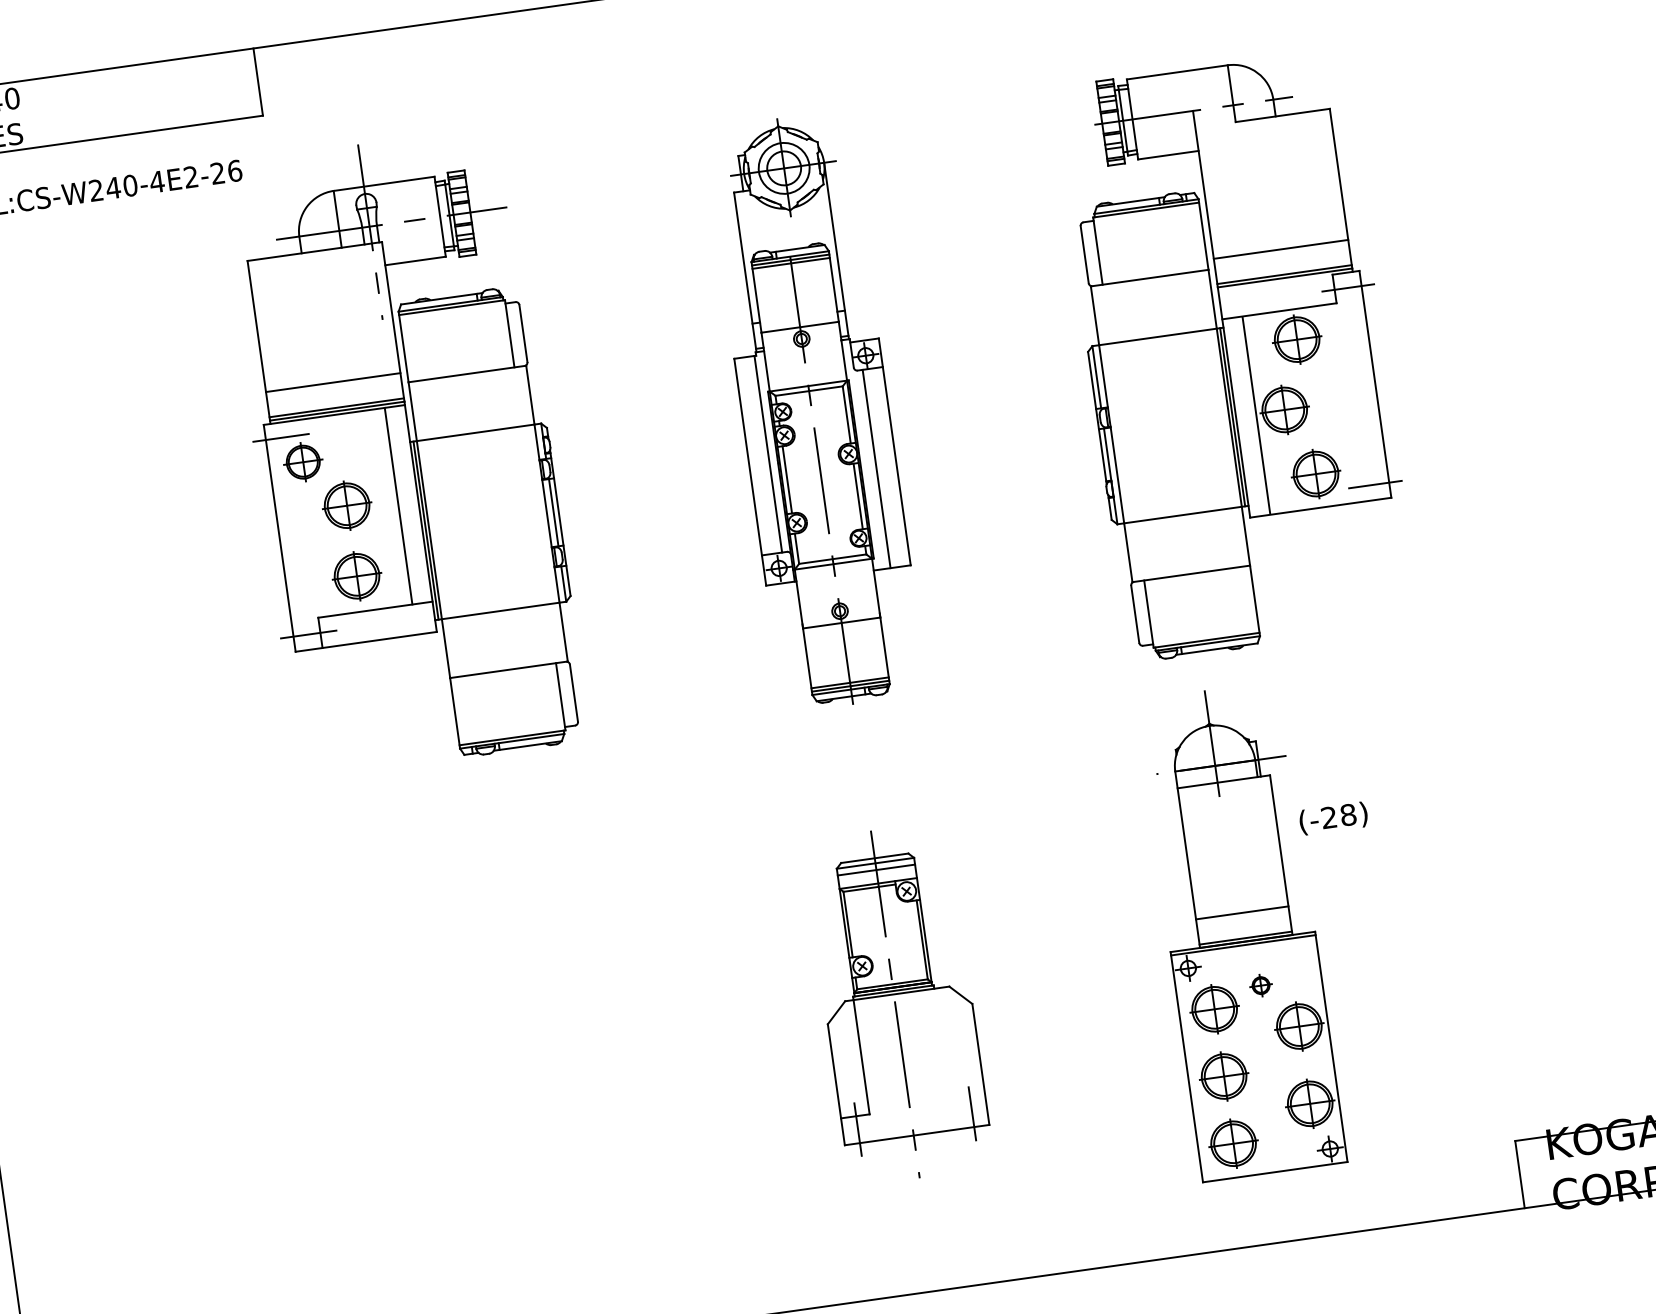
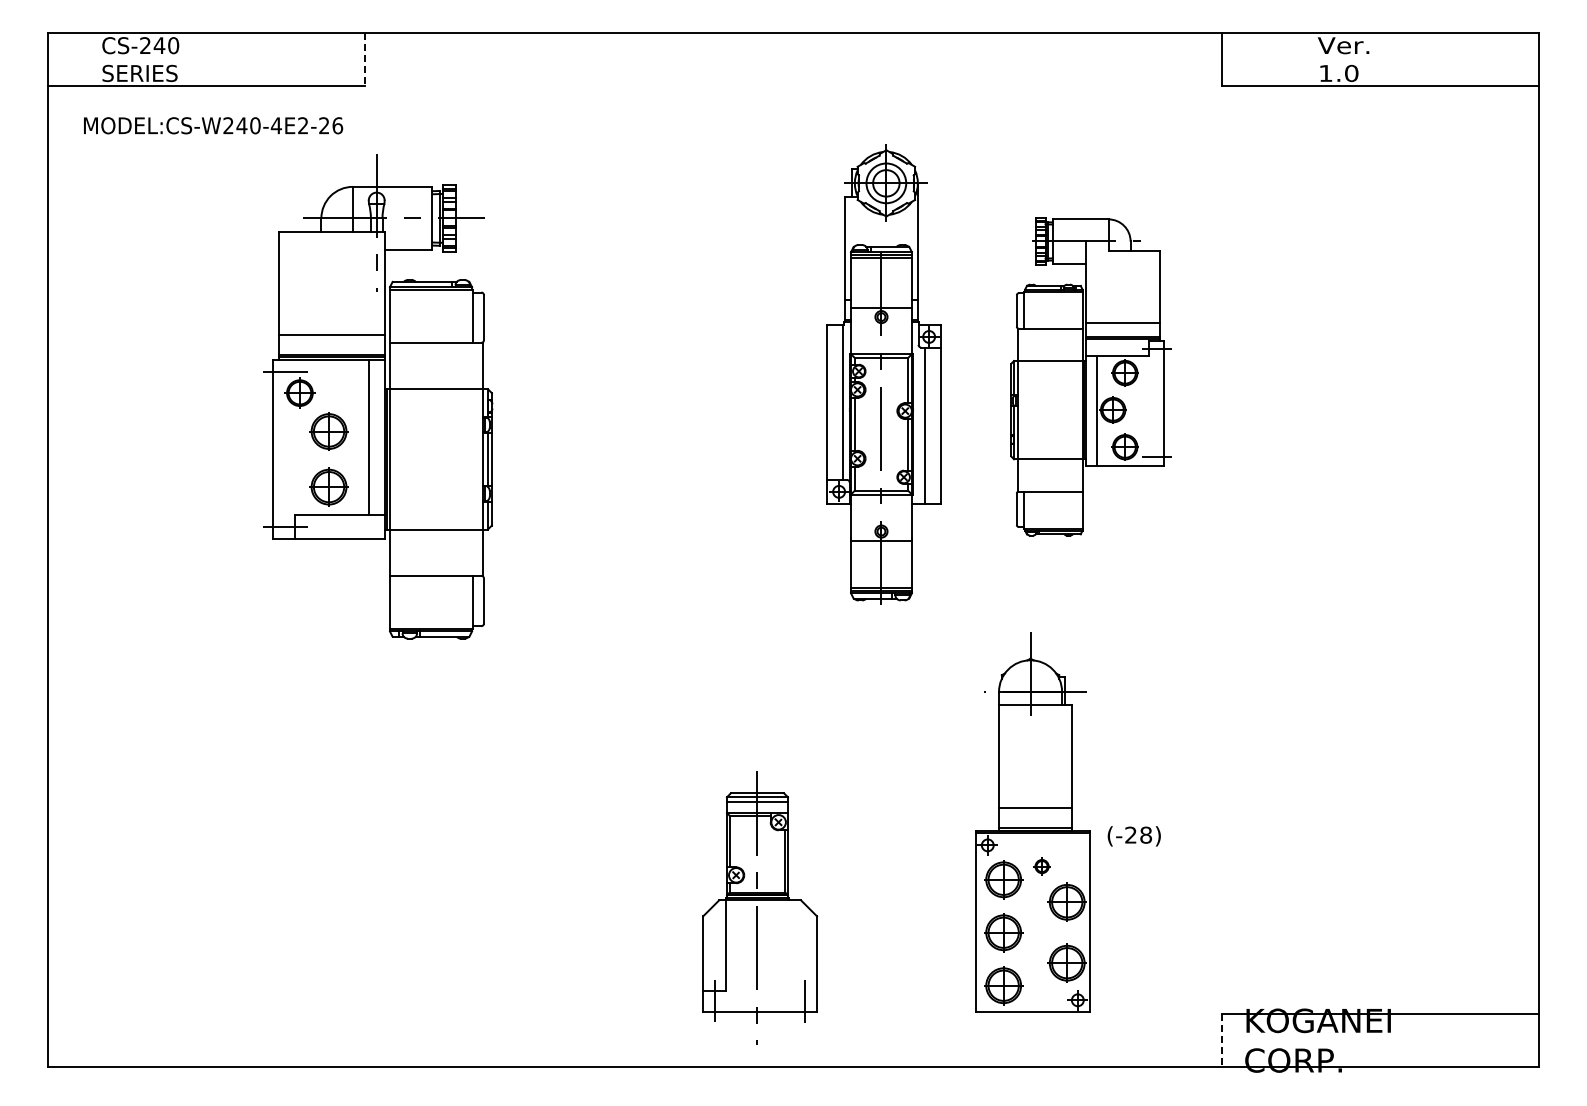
line: (258, 83) -> (365, 60), solid -> dashed
part: (1235, 354) -> (1090, 376), size x0.7
part: (814, 411) -> (883, 374), moved
part: (403, 452) -> (378, 396), moved
text: (1332, 818) -> (1133, 836), moved
part: (899, 1002) -> (760, 907), moved
line: (1519, 1175) -> (1221, 1041), solid -> dashed

